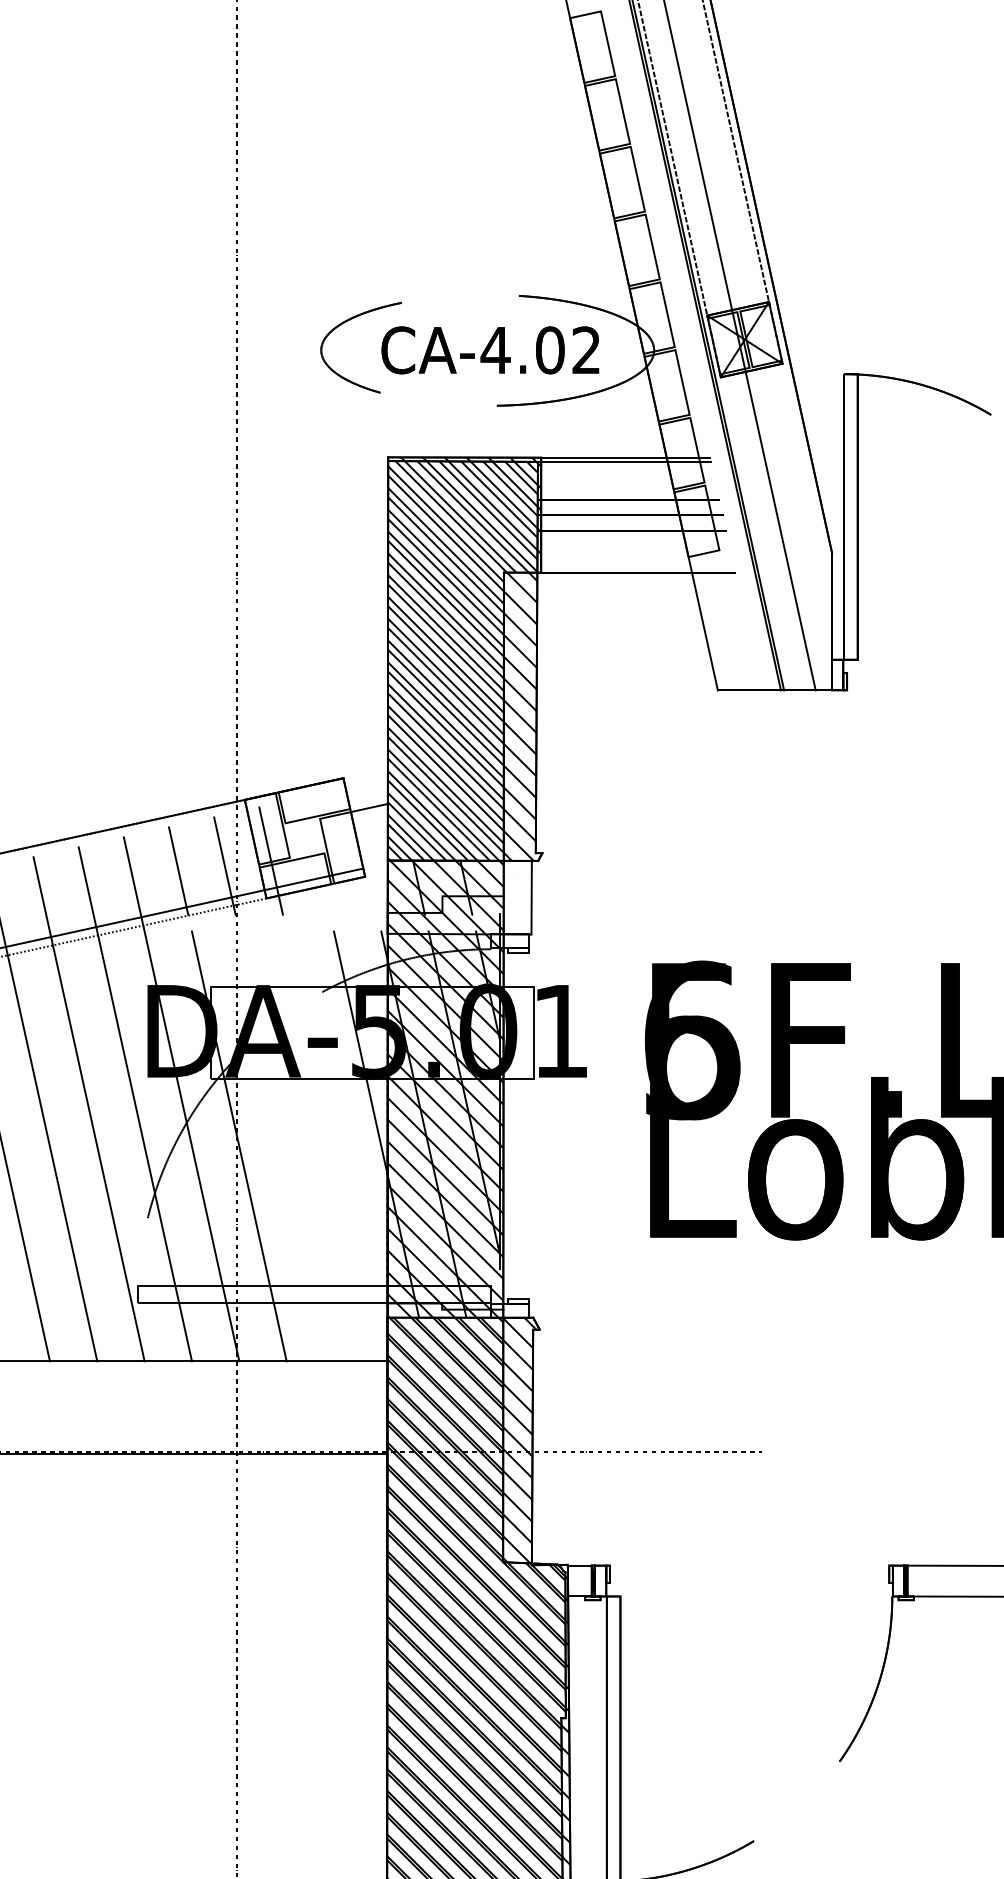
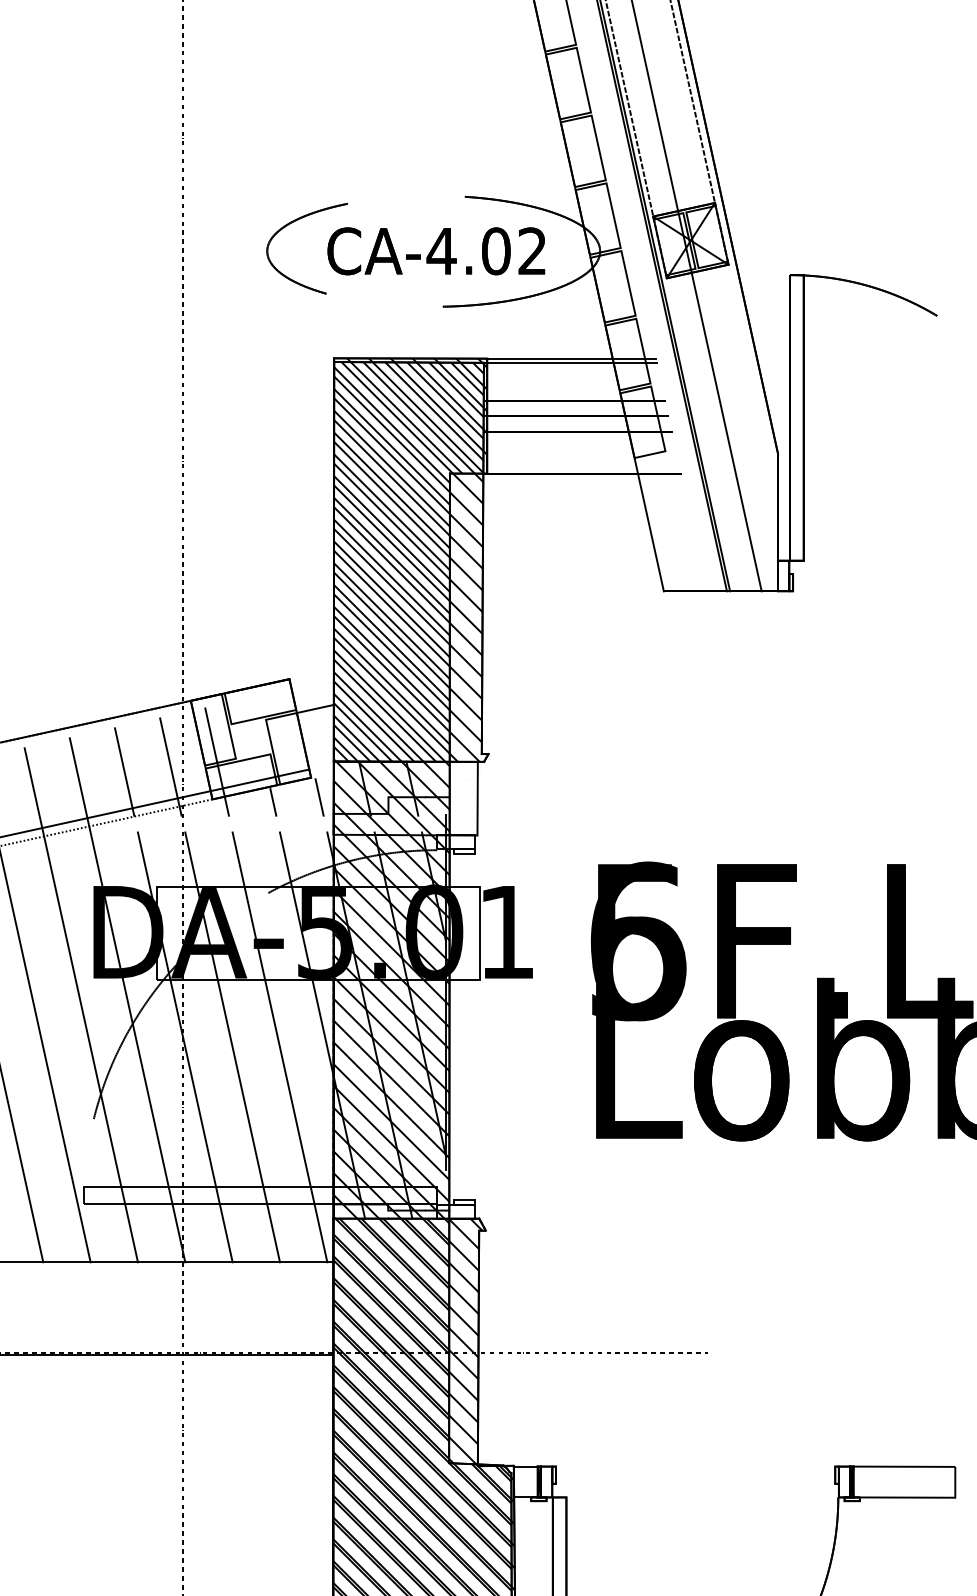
line: (373, 896) -> (319, 797), added
line: (327, 901) -> (273, 802), added
line: (286, 1146) -> (232, 1047), added
line: (333, 1146) -> (279, 1047), added

